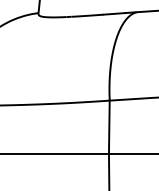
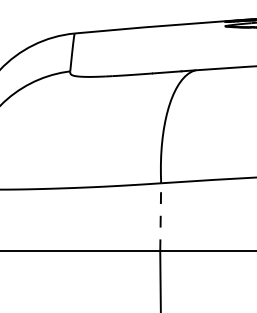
line: (109, 127) -> (160, 217), solid -> dashed

